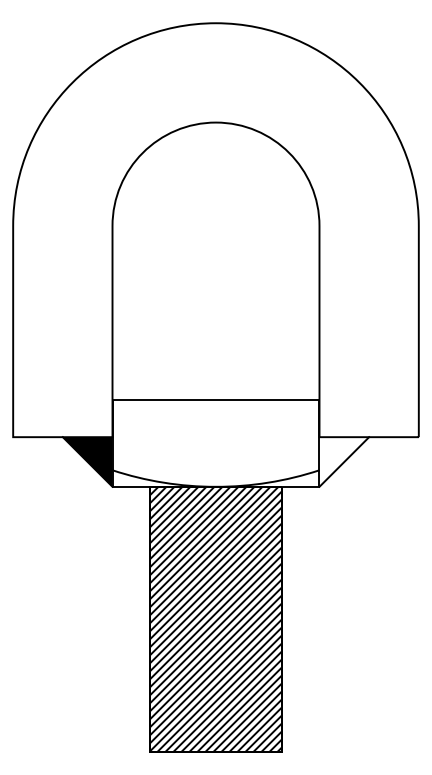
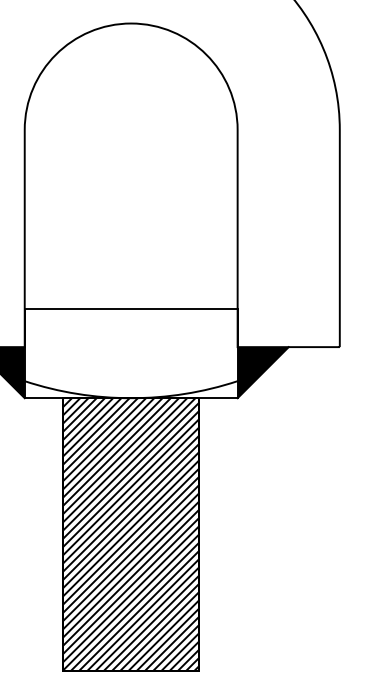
fill: (344, 461) -> (263, 372), added

